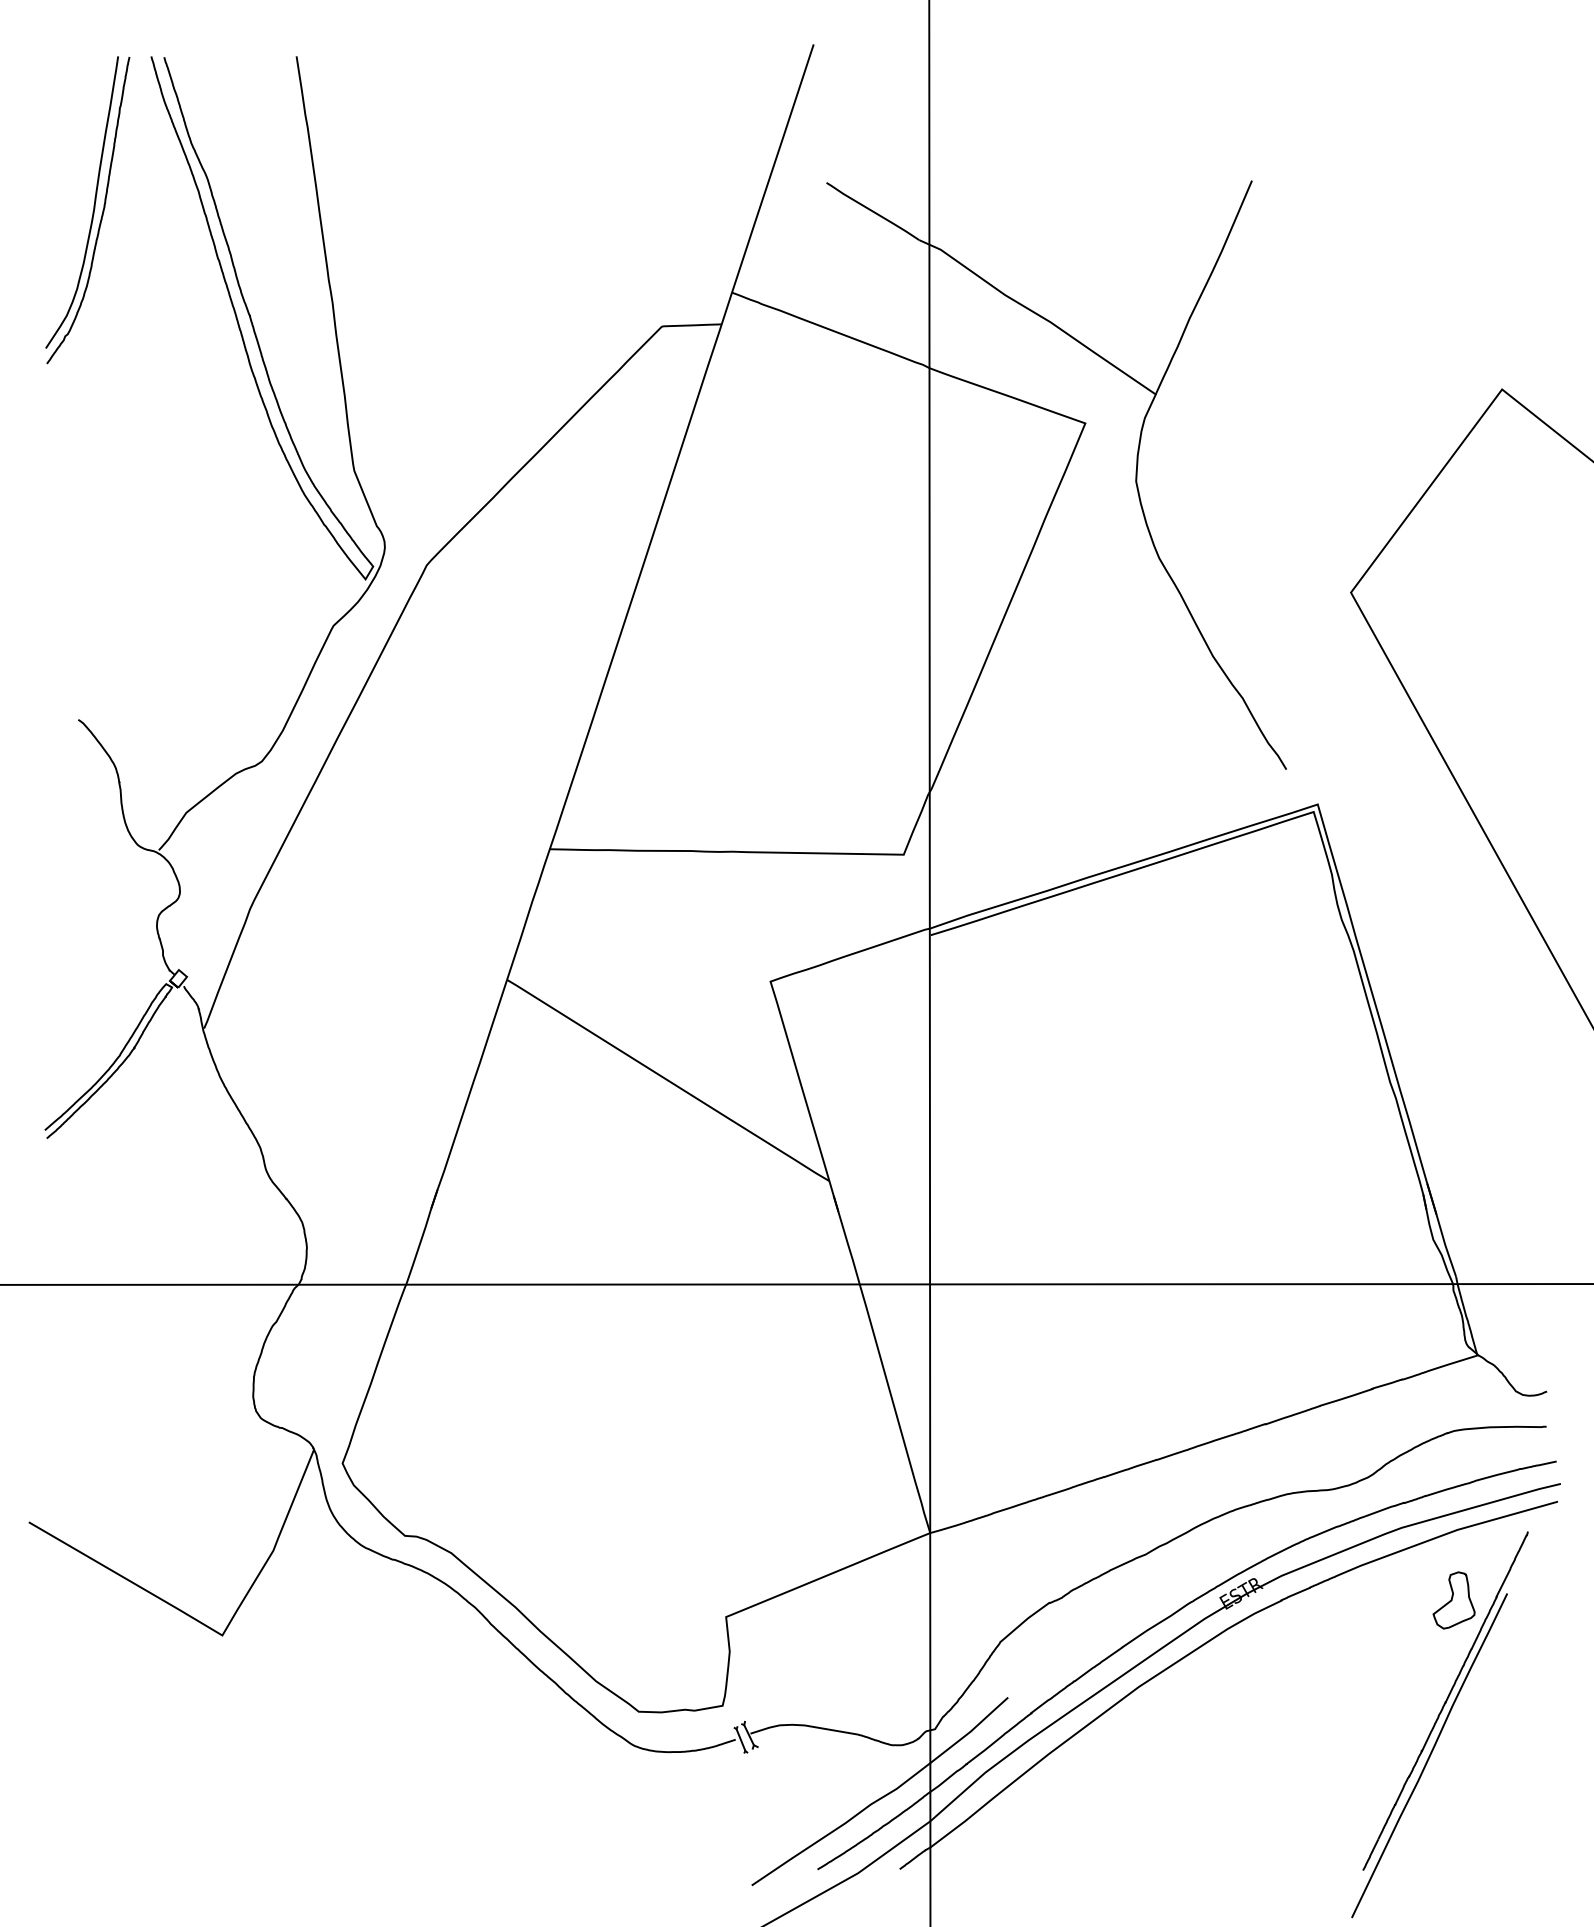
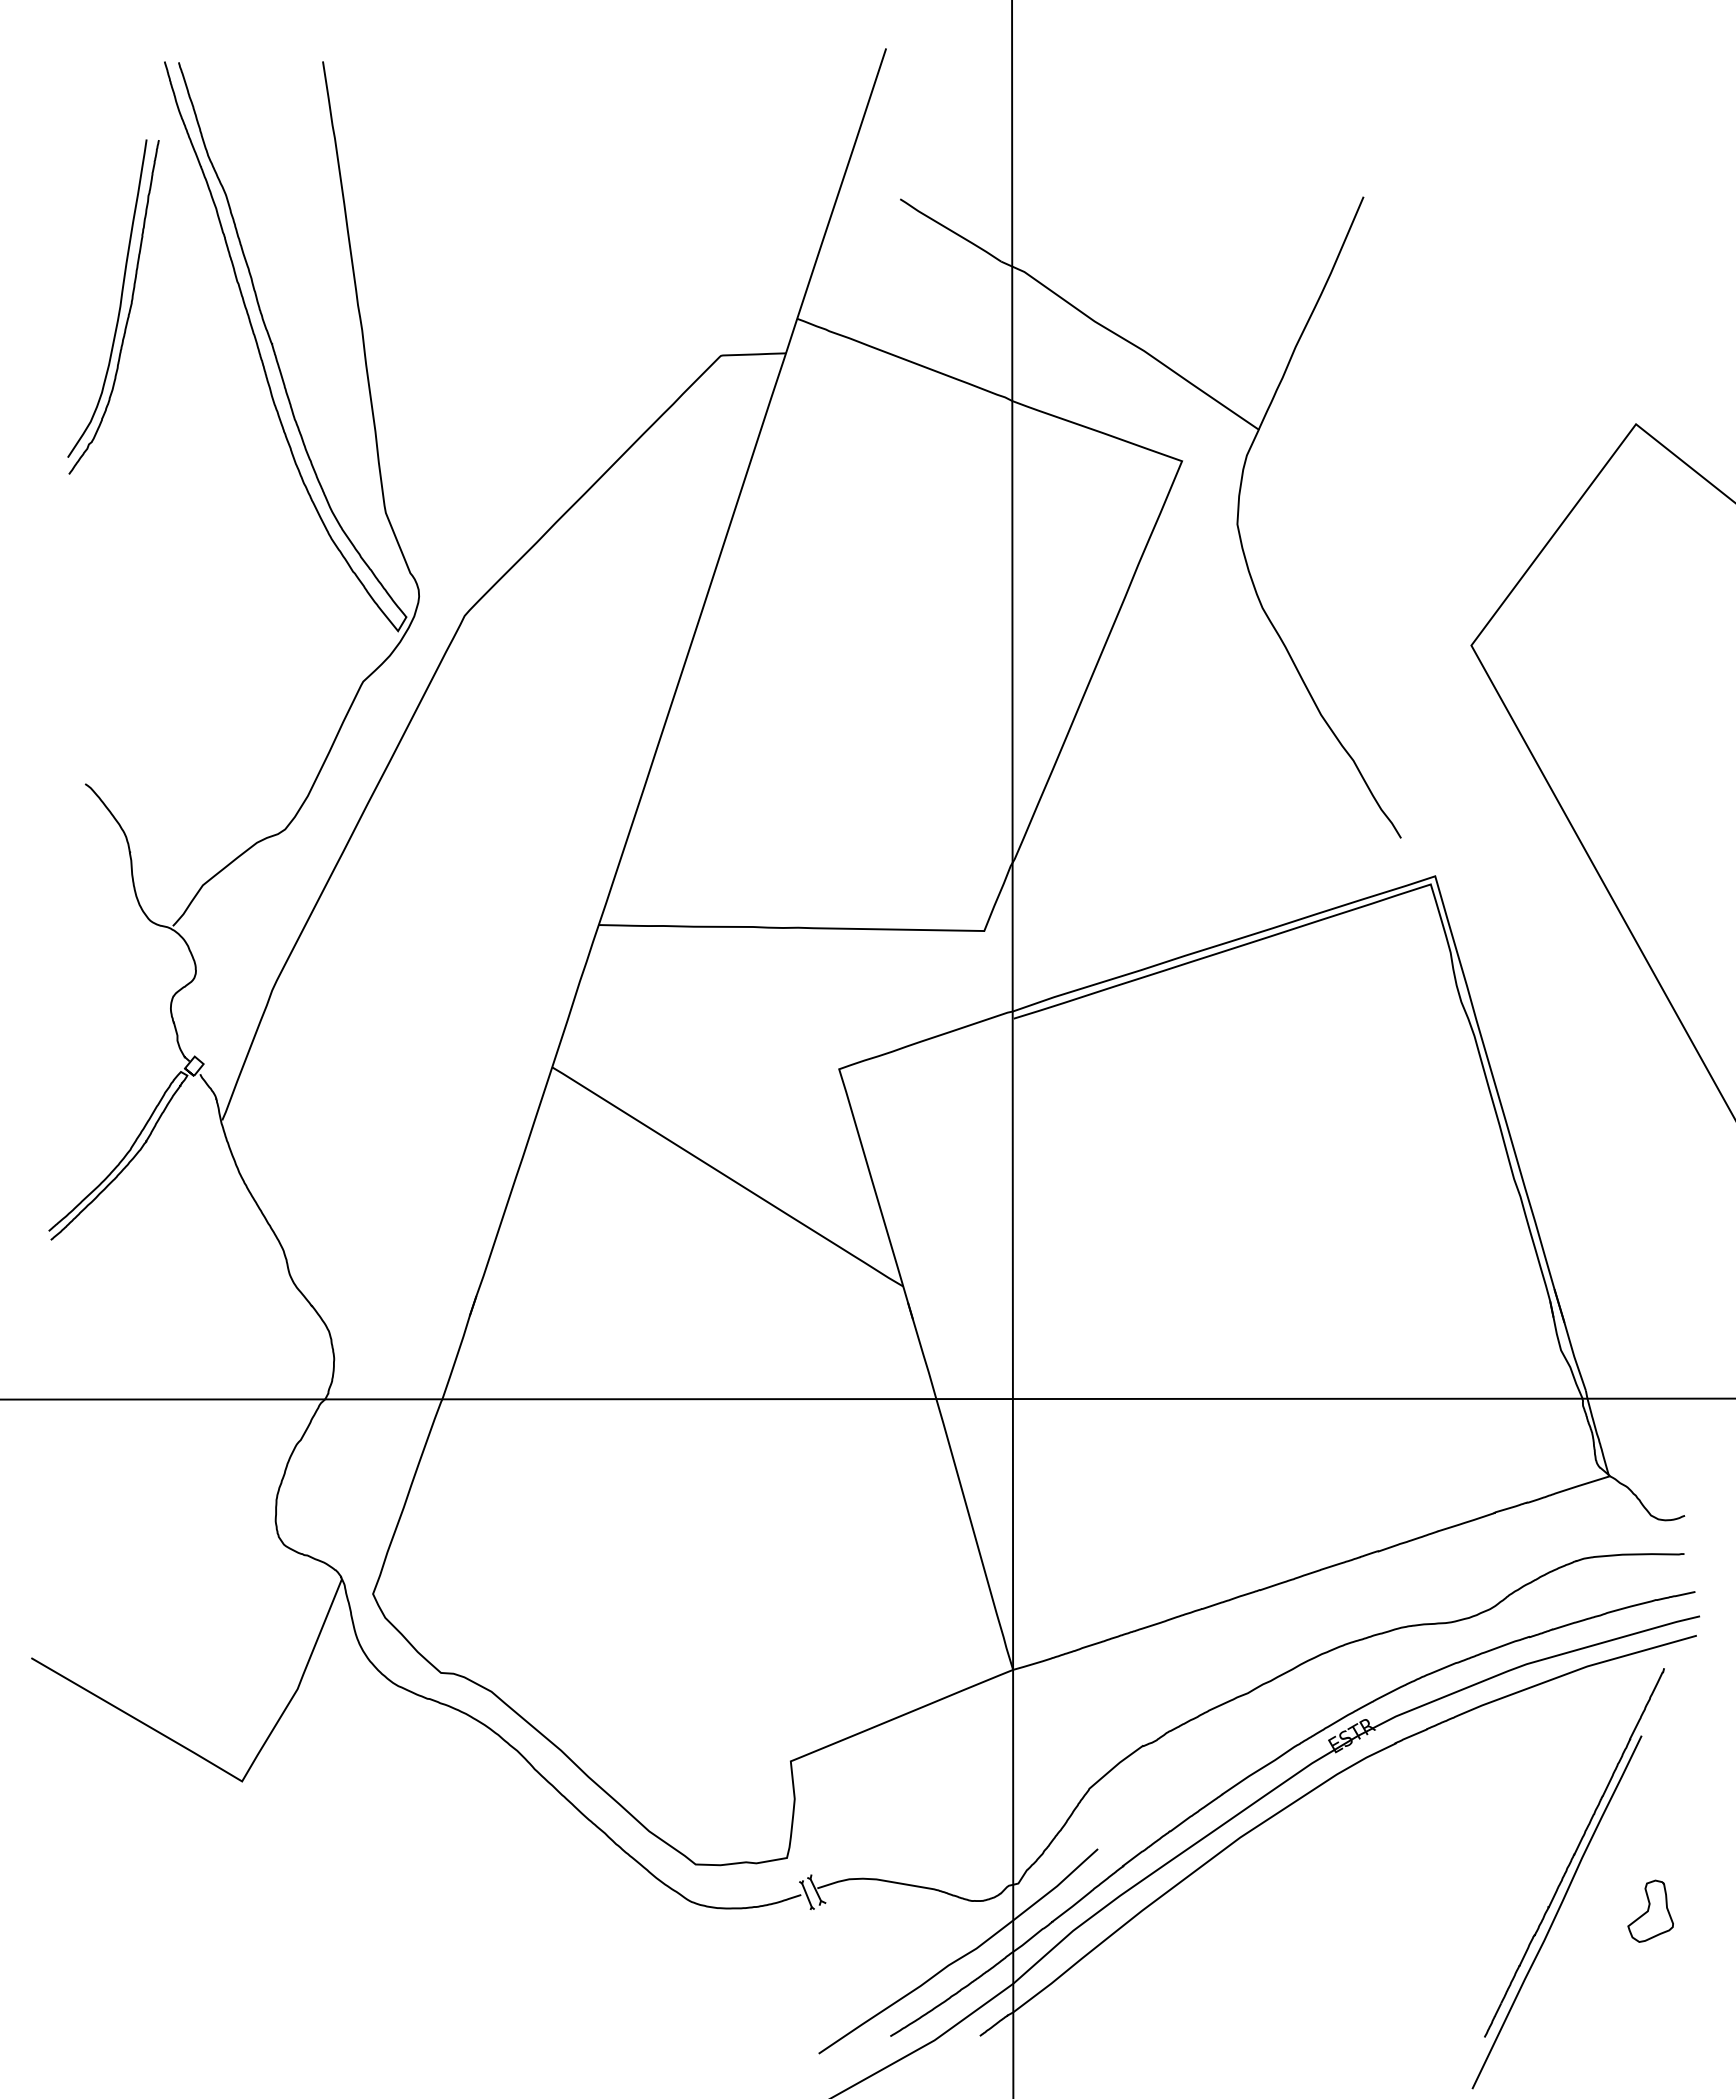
part: (87, 209) -> (113, 306), moved
part: (1453, 1599) -> (1650, 1910), moved

